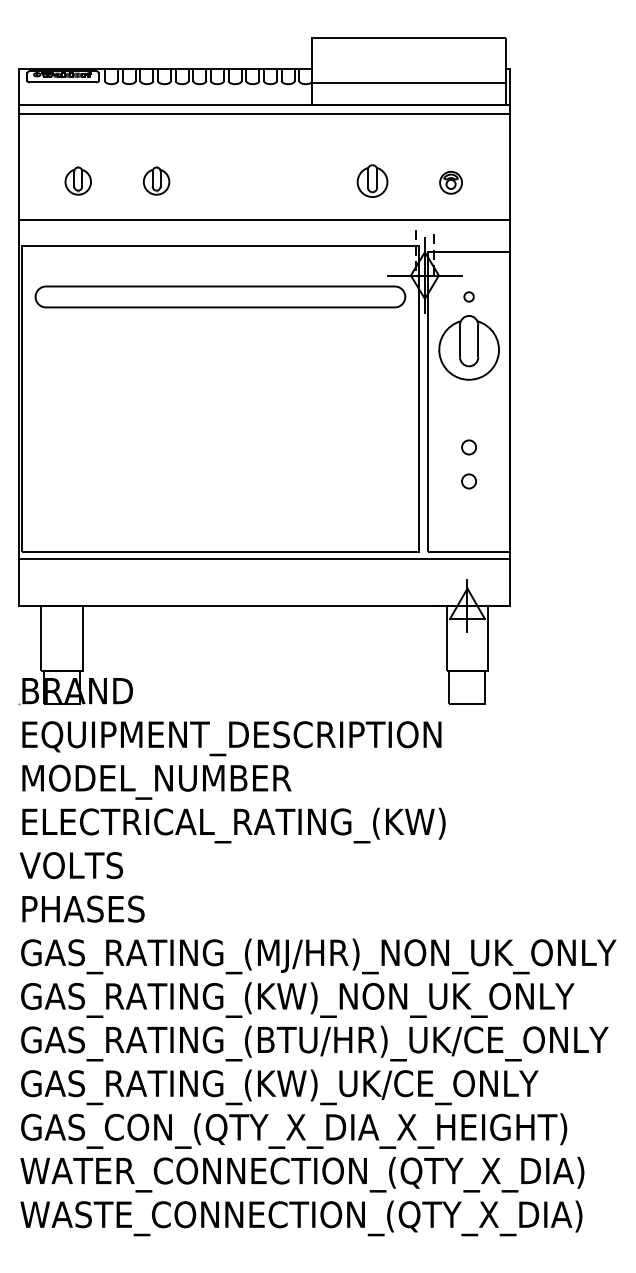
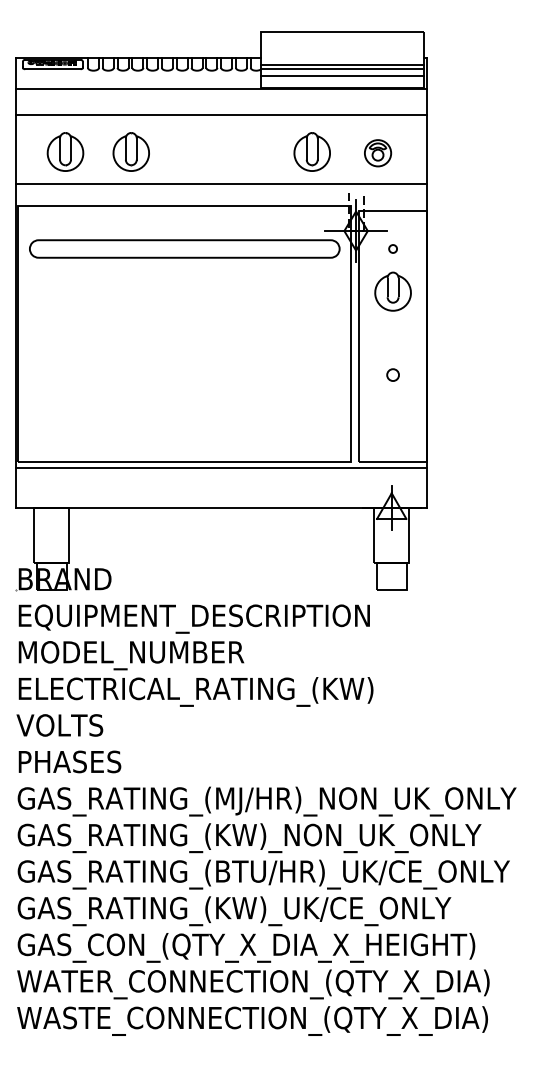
line: (408, 76) -> (342, 64), added
line: (408, 90) -> (342, 76), added
line: (264, 113) -> (221, 115), moved
part: (78, 180) -> (65, 151), size x1.67
part: (156, 180) -> (131, 151), size x1.67
part: (372, 180) -> (312, 151), size x1.43
part: (450, 182) -> (377, 153), size x1.43
part: (468, 347) -> (392, 291), size x0.71
circle: (468, 481) -> (392, 403), removed

